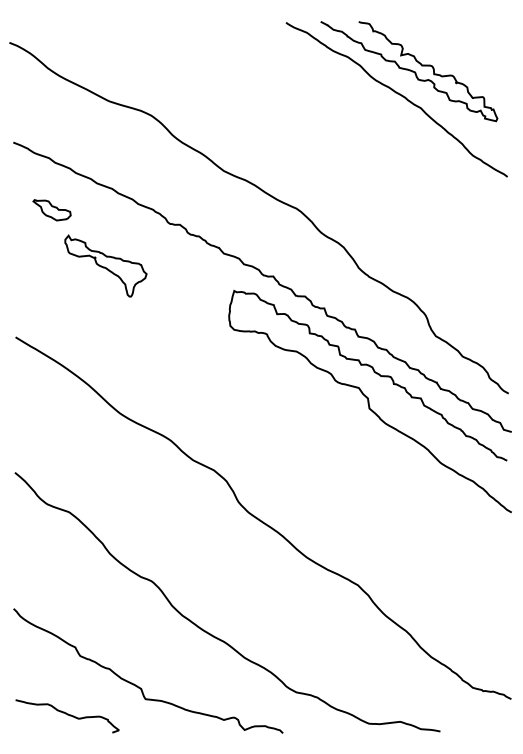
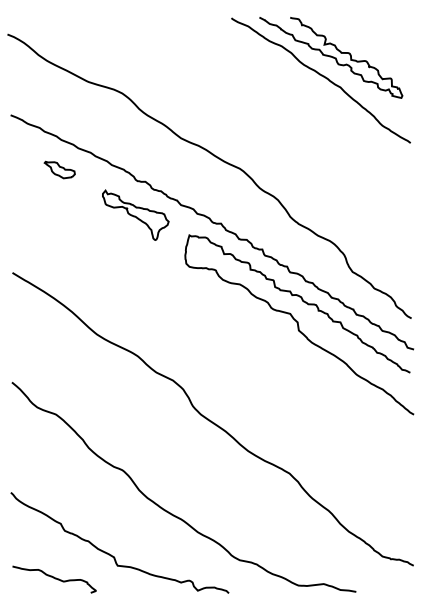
part: (51, 210) -> (59, 170), moved
part: (105, 265) -> (135, 214), moved

